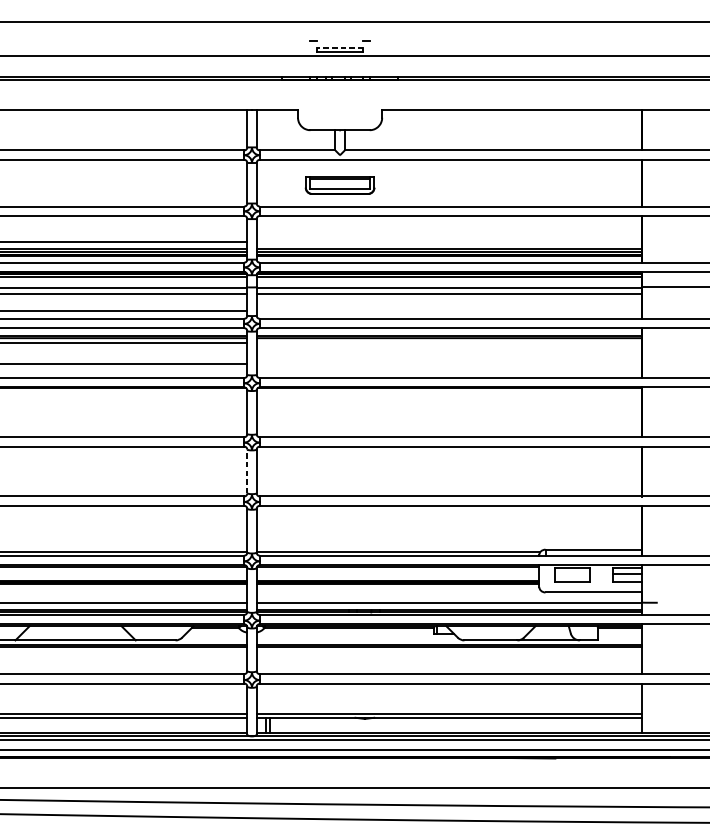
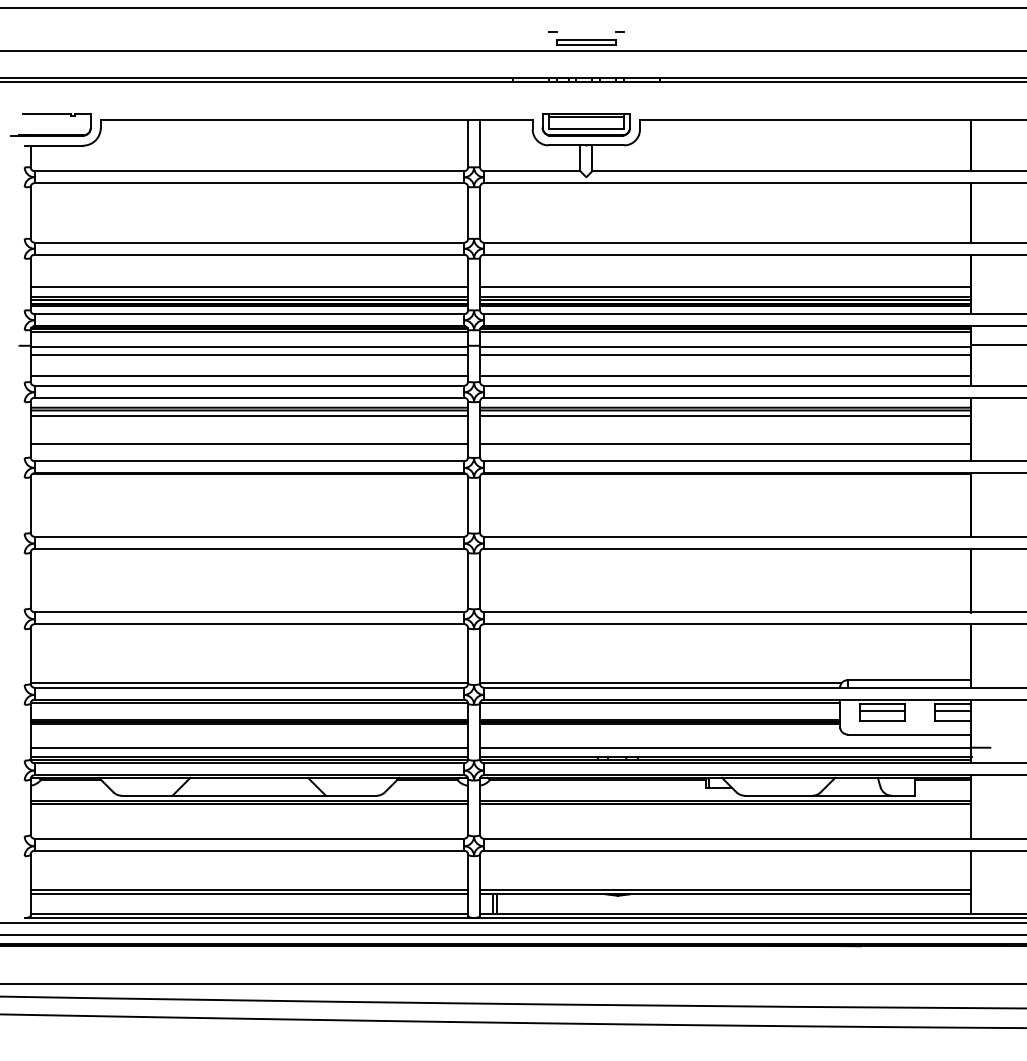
line: (340, 47) -> (586, 40), dashed -> solid
part: (339, 185) -> (585, 124), moved
line: (449, 241) -> (725, 287), added
line: (449, 310) -> (725, 375), added
line: (449, 342) -> (725, 416), added
line: (449, 364) -> (725, 443), added
line: (247, 471) -> (468, 580), dashed -> solid
line: (572, 573) -> (882, 710), added

